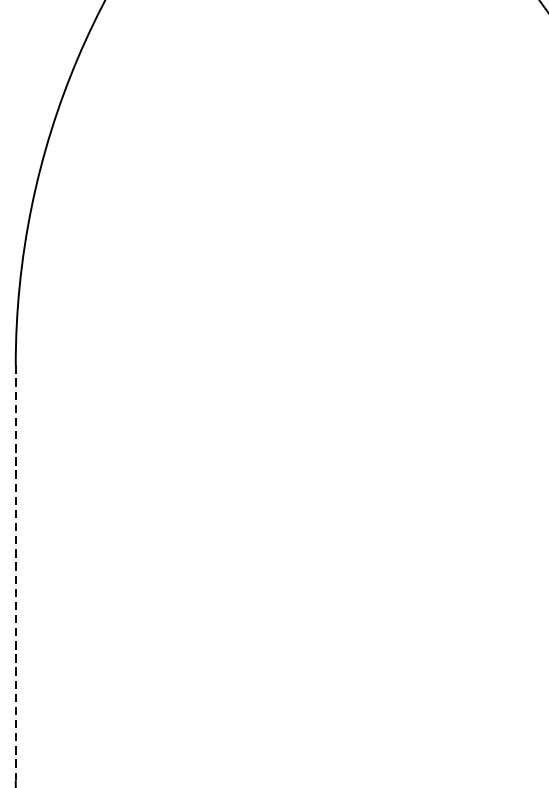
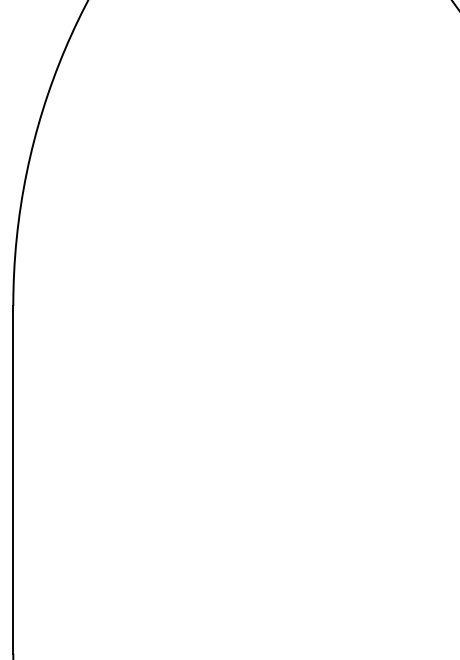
line: (15, 572) -> (13, 479), dashed -> solid

